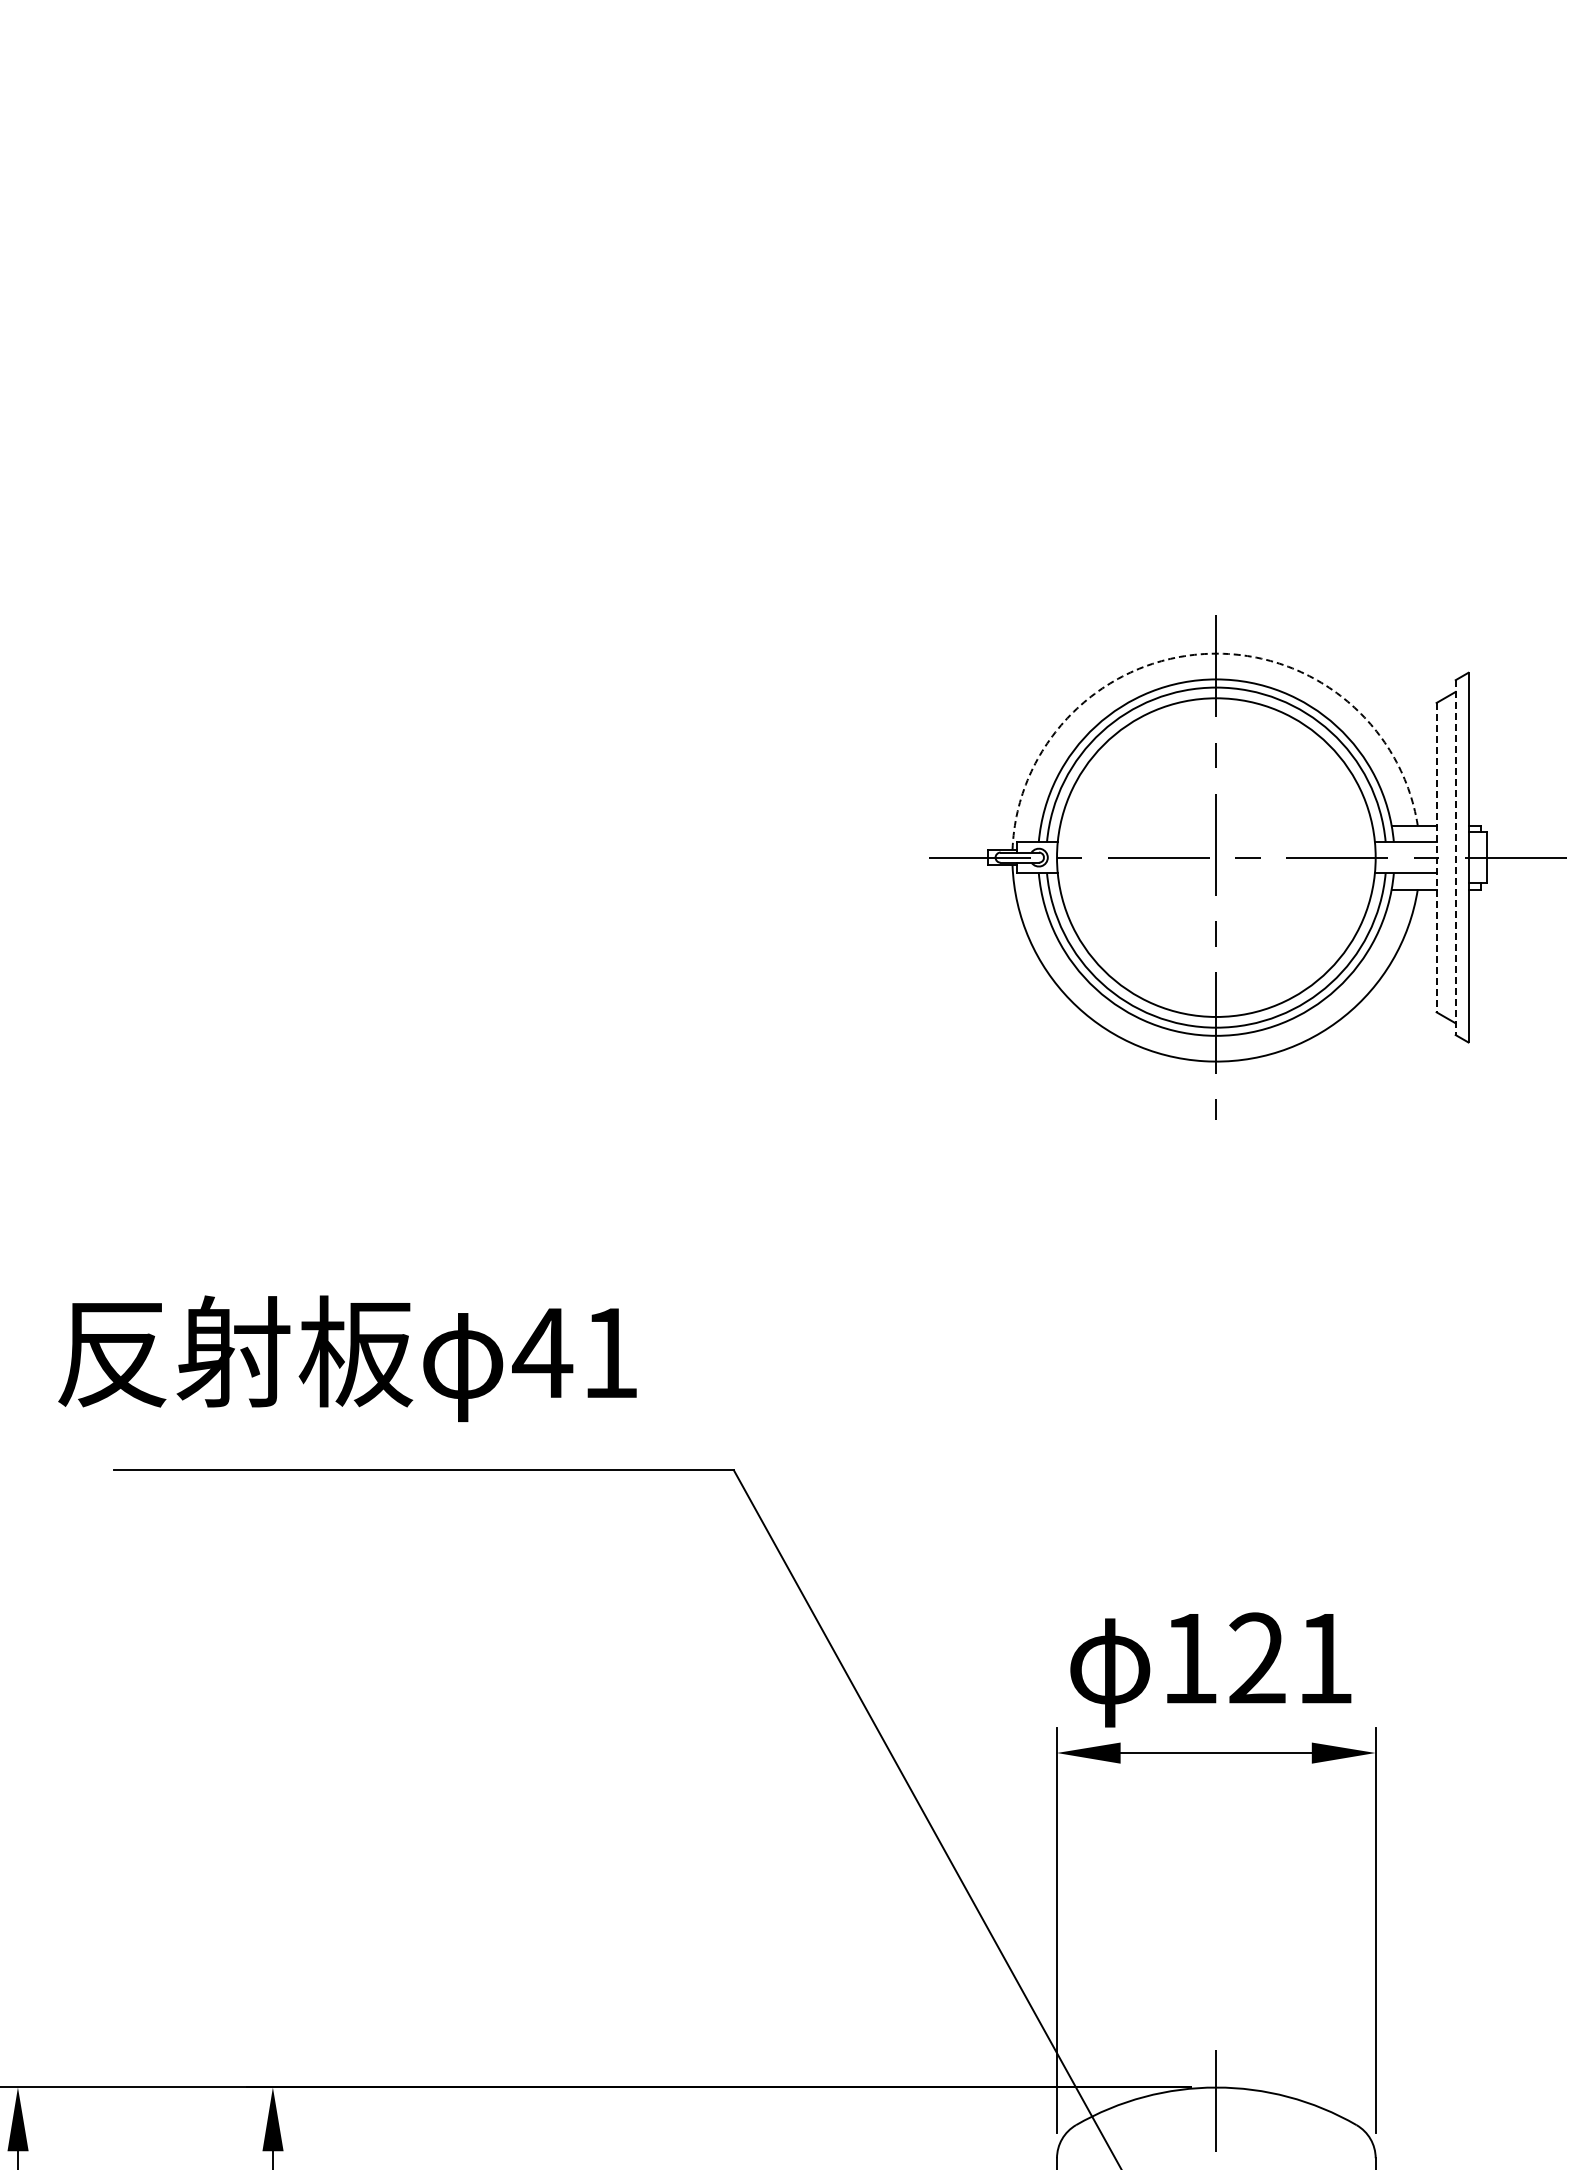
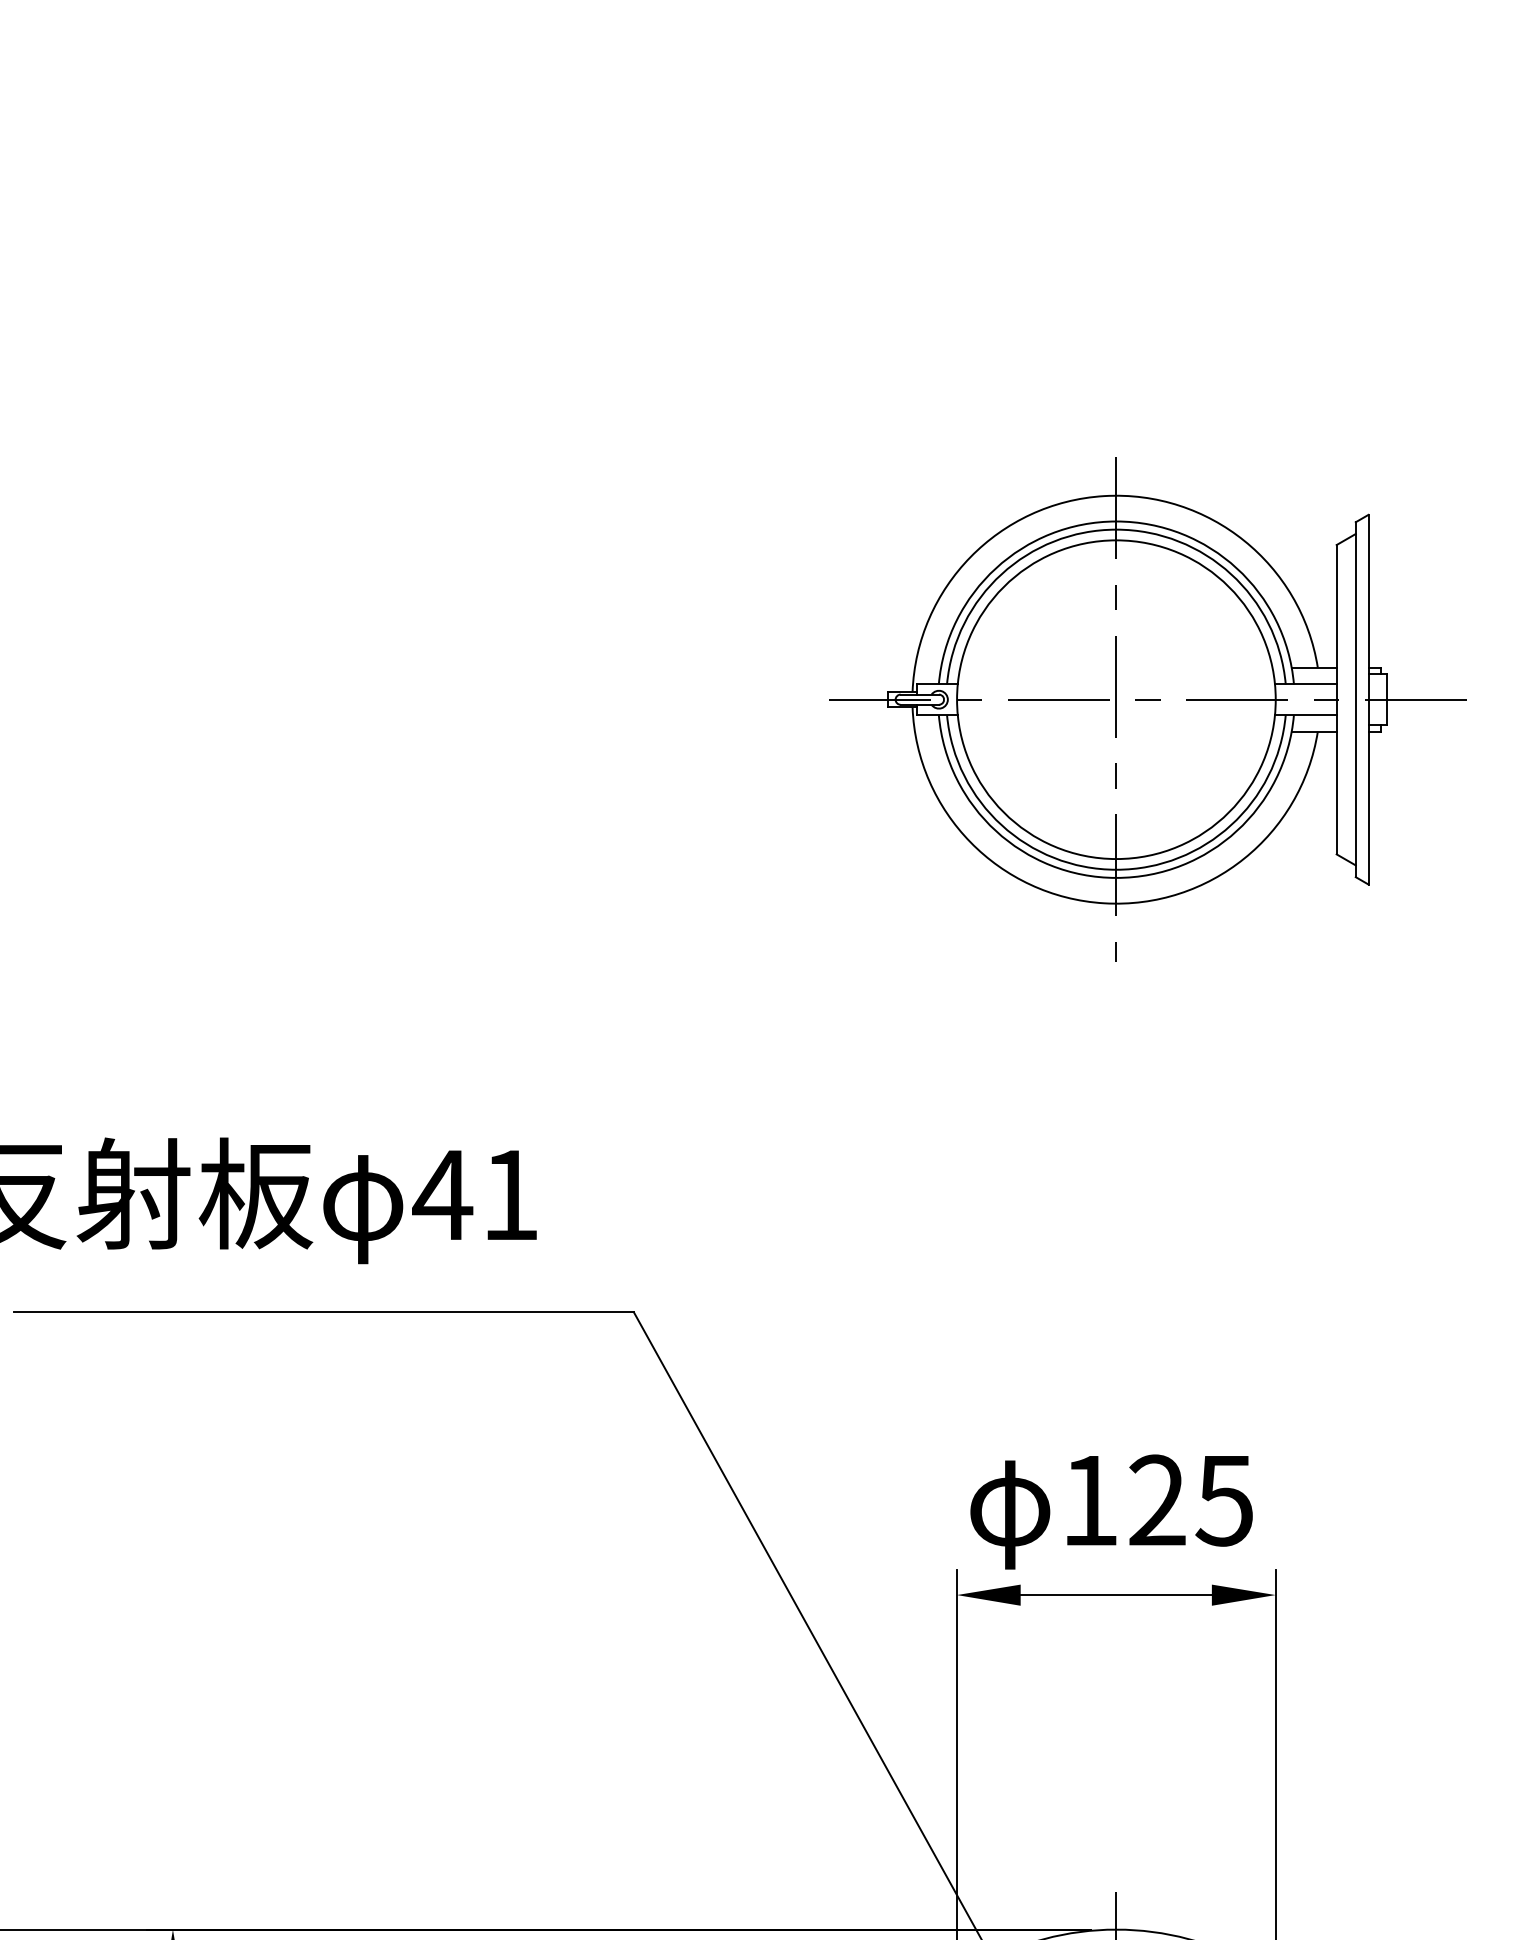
arc: (1204, 654) -> (1104, 496), dashed -> solid
line: (1436, 857) -> (1336, 699), dashed -> solid
line: (1455, 858) -> (1355, 700), dashed -> solid
text: (1323, 1659) -> (1223, 1501), 121 -> 125

